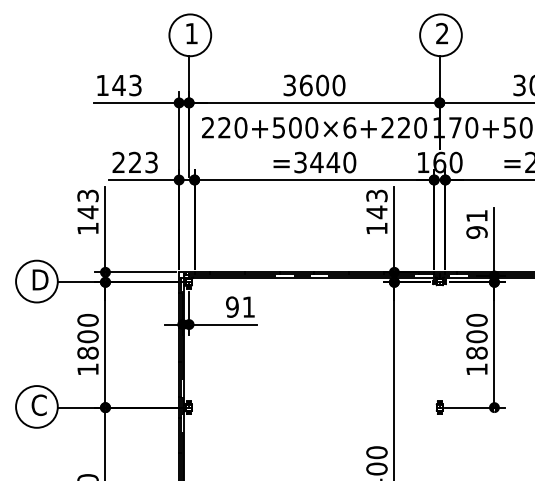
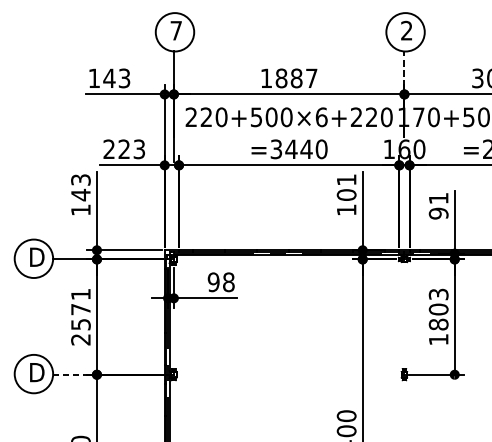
text: (191, 33) -> (176, 30), 1 -> 7
line: (439, 74) -> (404, 68), solid -> dashed
text: (314, 85) -> (289, 78), 3600 -> 1887
text: (376, 204) -> (346, 187), 143 -> 101
text: (248, 306) -> (228, 281), 91 -> 98
text: (476, 320) -> (438, 294), 1800 -> 1803
text: (87, 344) -> (80, 316), 1800 -> 2571
text: (39, 405) -> (36, 372), C -> D
line: (77, 407) -> (71, 374), solid -> dashed

